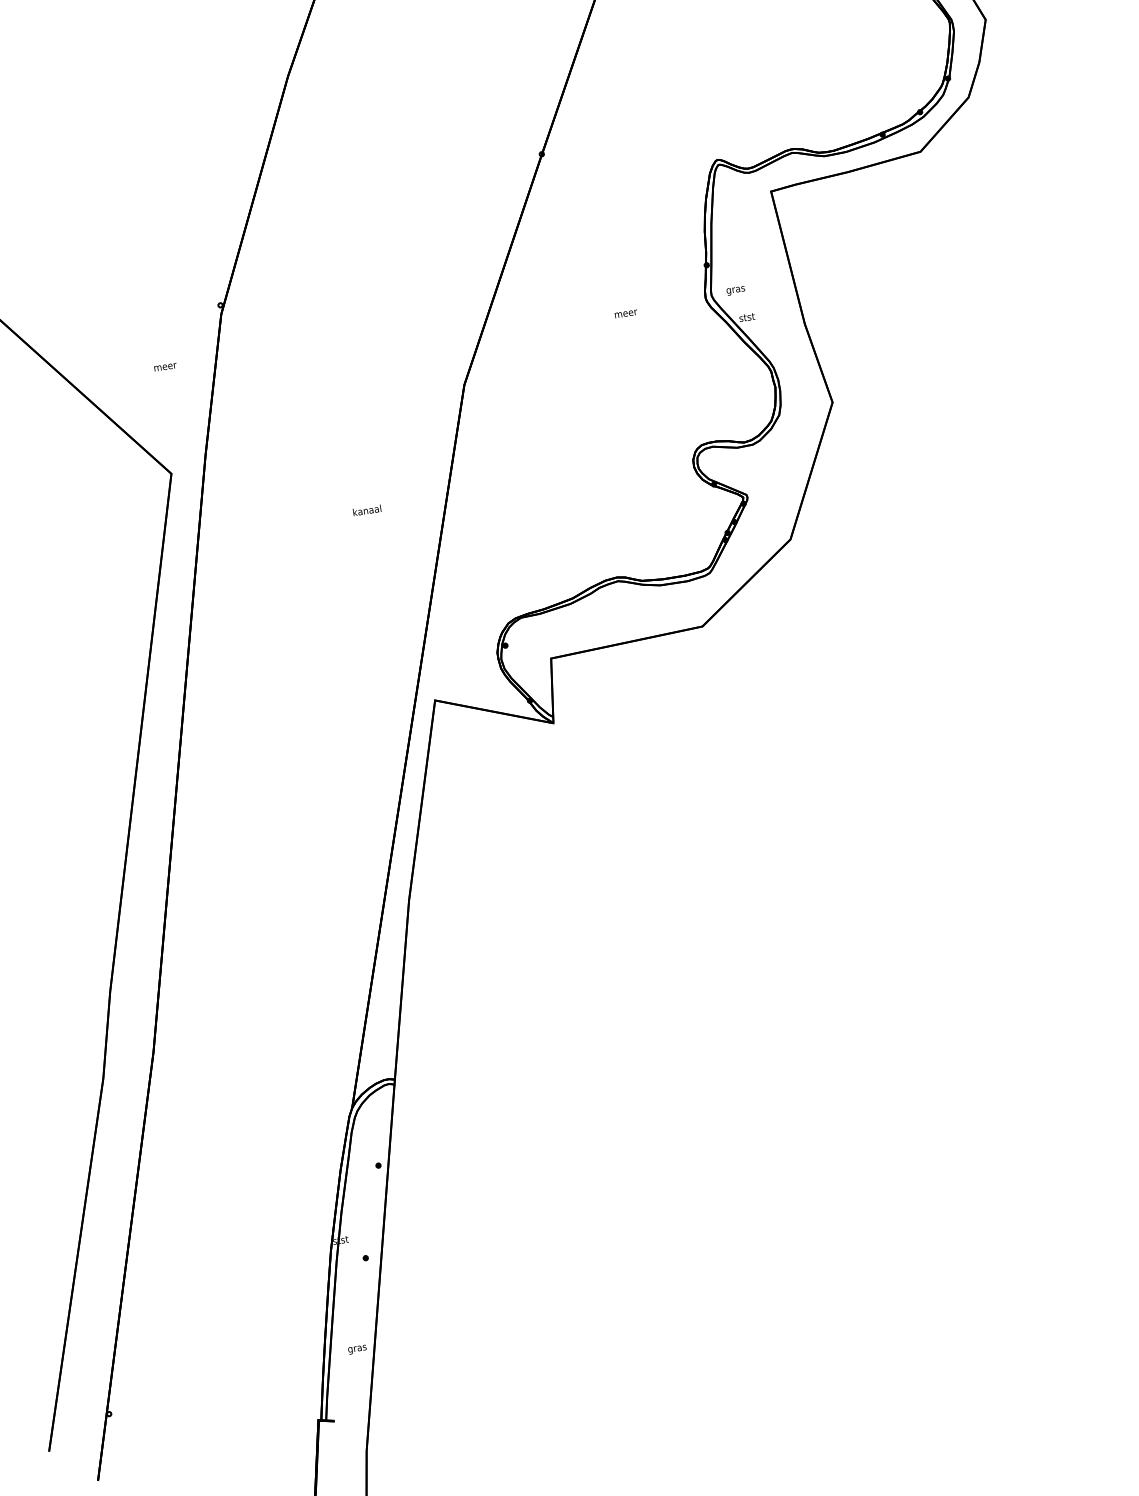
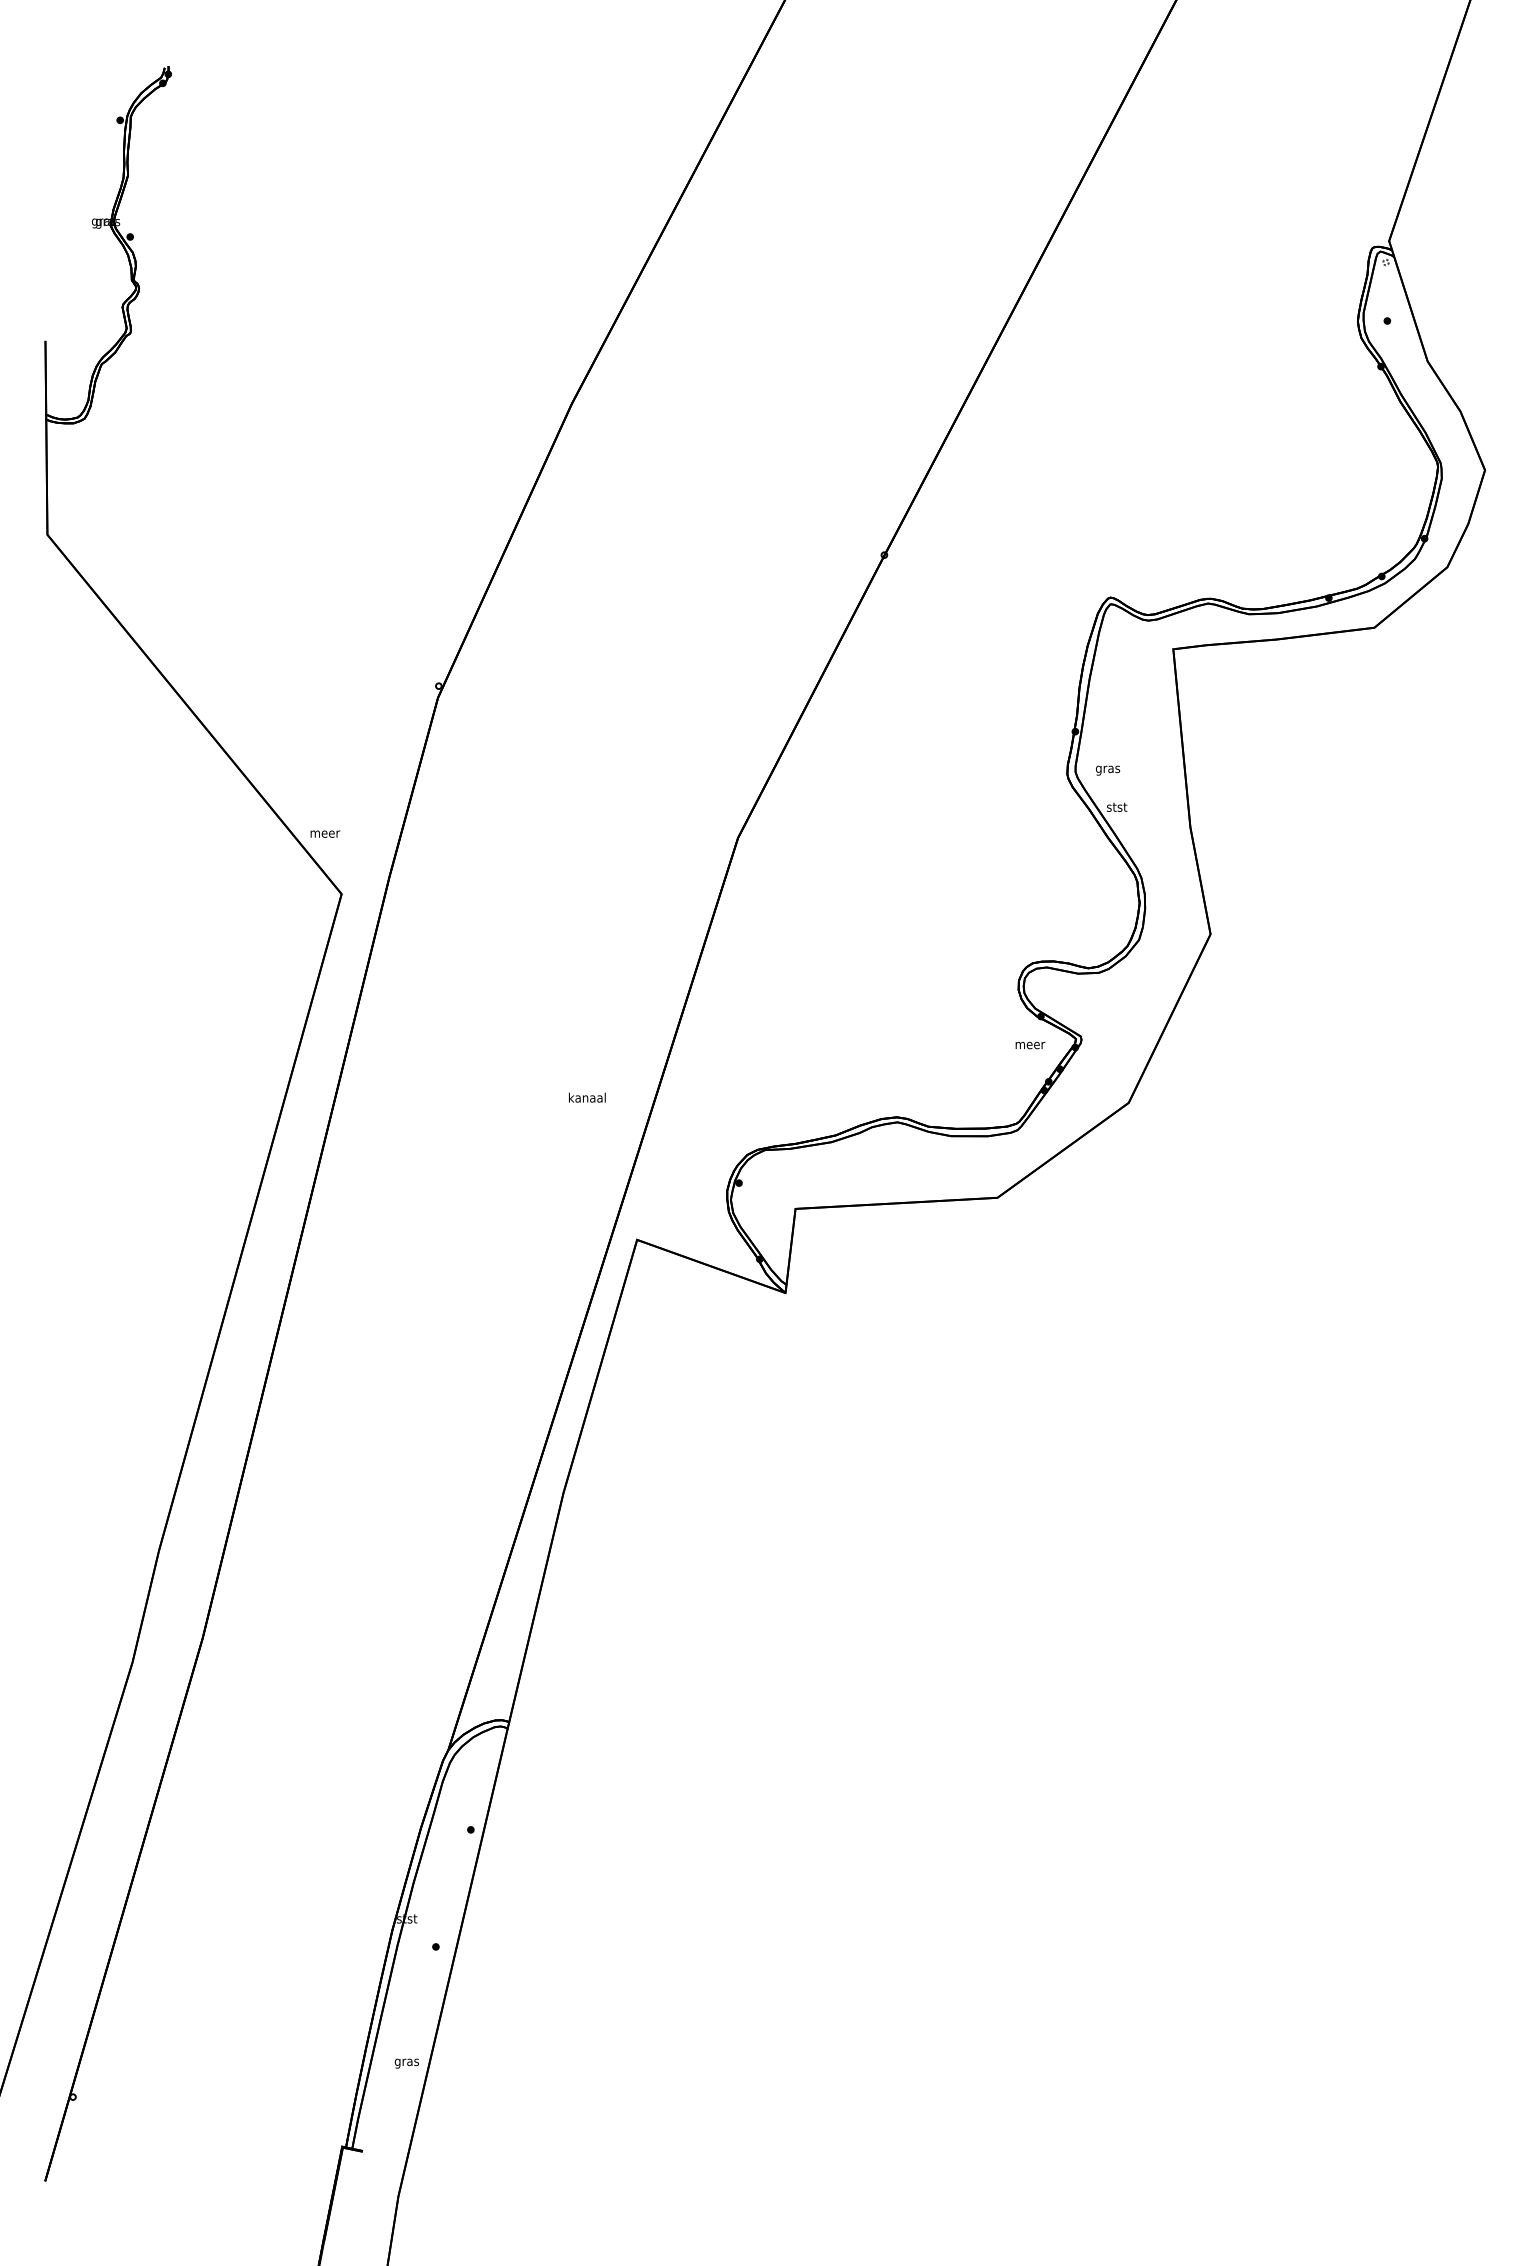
text: (626, 313) -> (1030, 1045), moved
text: (165, 366) -> (325, 833), moved
text: (367, 510) -> (587, 1097), moved

